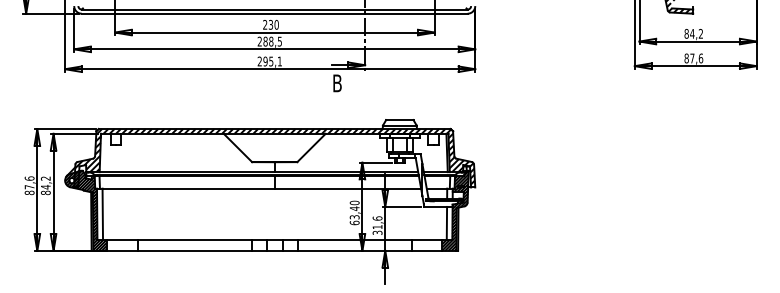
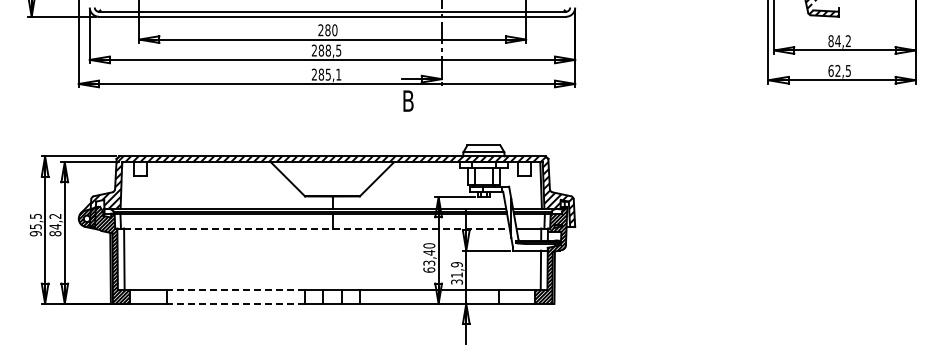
text: (270, 25) -> (327, 30), 230 -> 280
text: (693, 58) -> (839, 70), 87,6 -> 62,5
text: (265, 61) -> (321, 74), 295,1 -> 285,1
text: (29, 185) -> (35, 224), 87,6 -> 95,5
line: (261, 188) -> (316, 228), solid -> dashed
text: (377, 218) -> (456, 264), 31,6 -> 31,9
line: (194, 239) -> (235, 290), solid -> dashed
line: (194, 250) -> (235, 303), solid -> dashed

